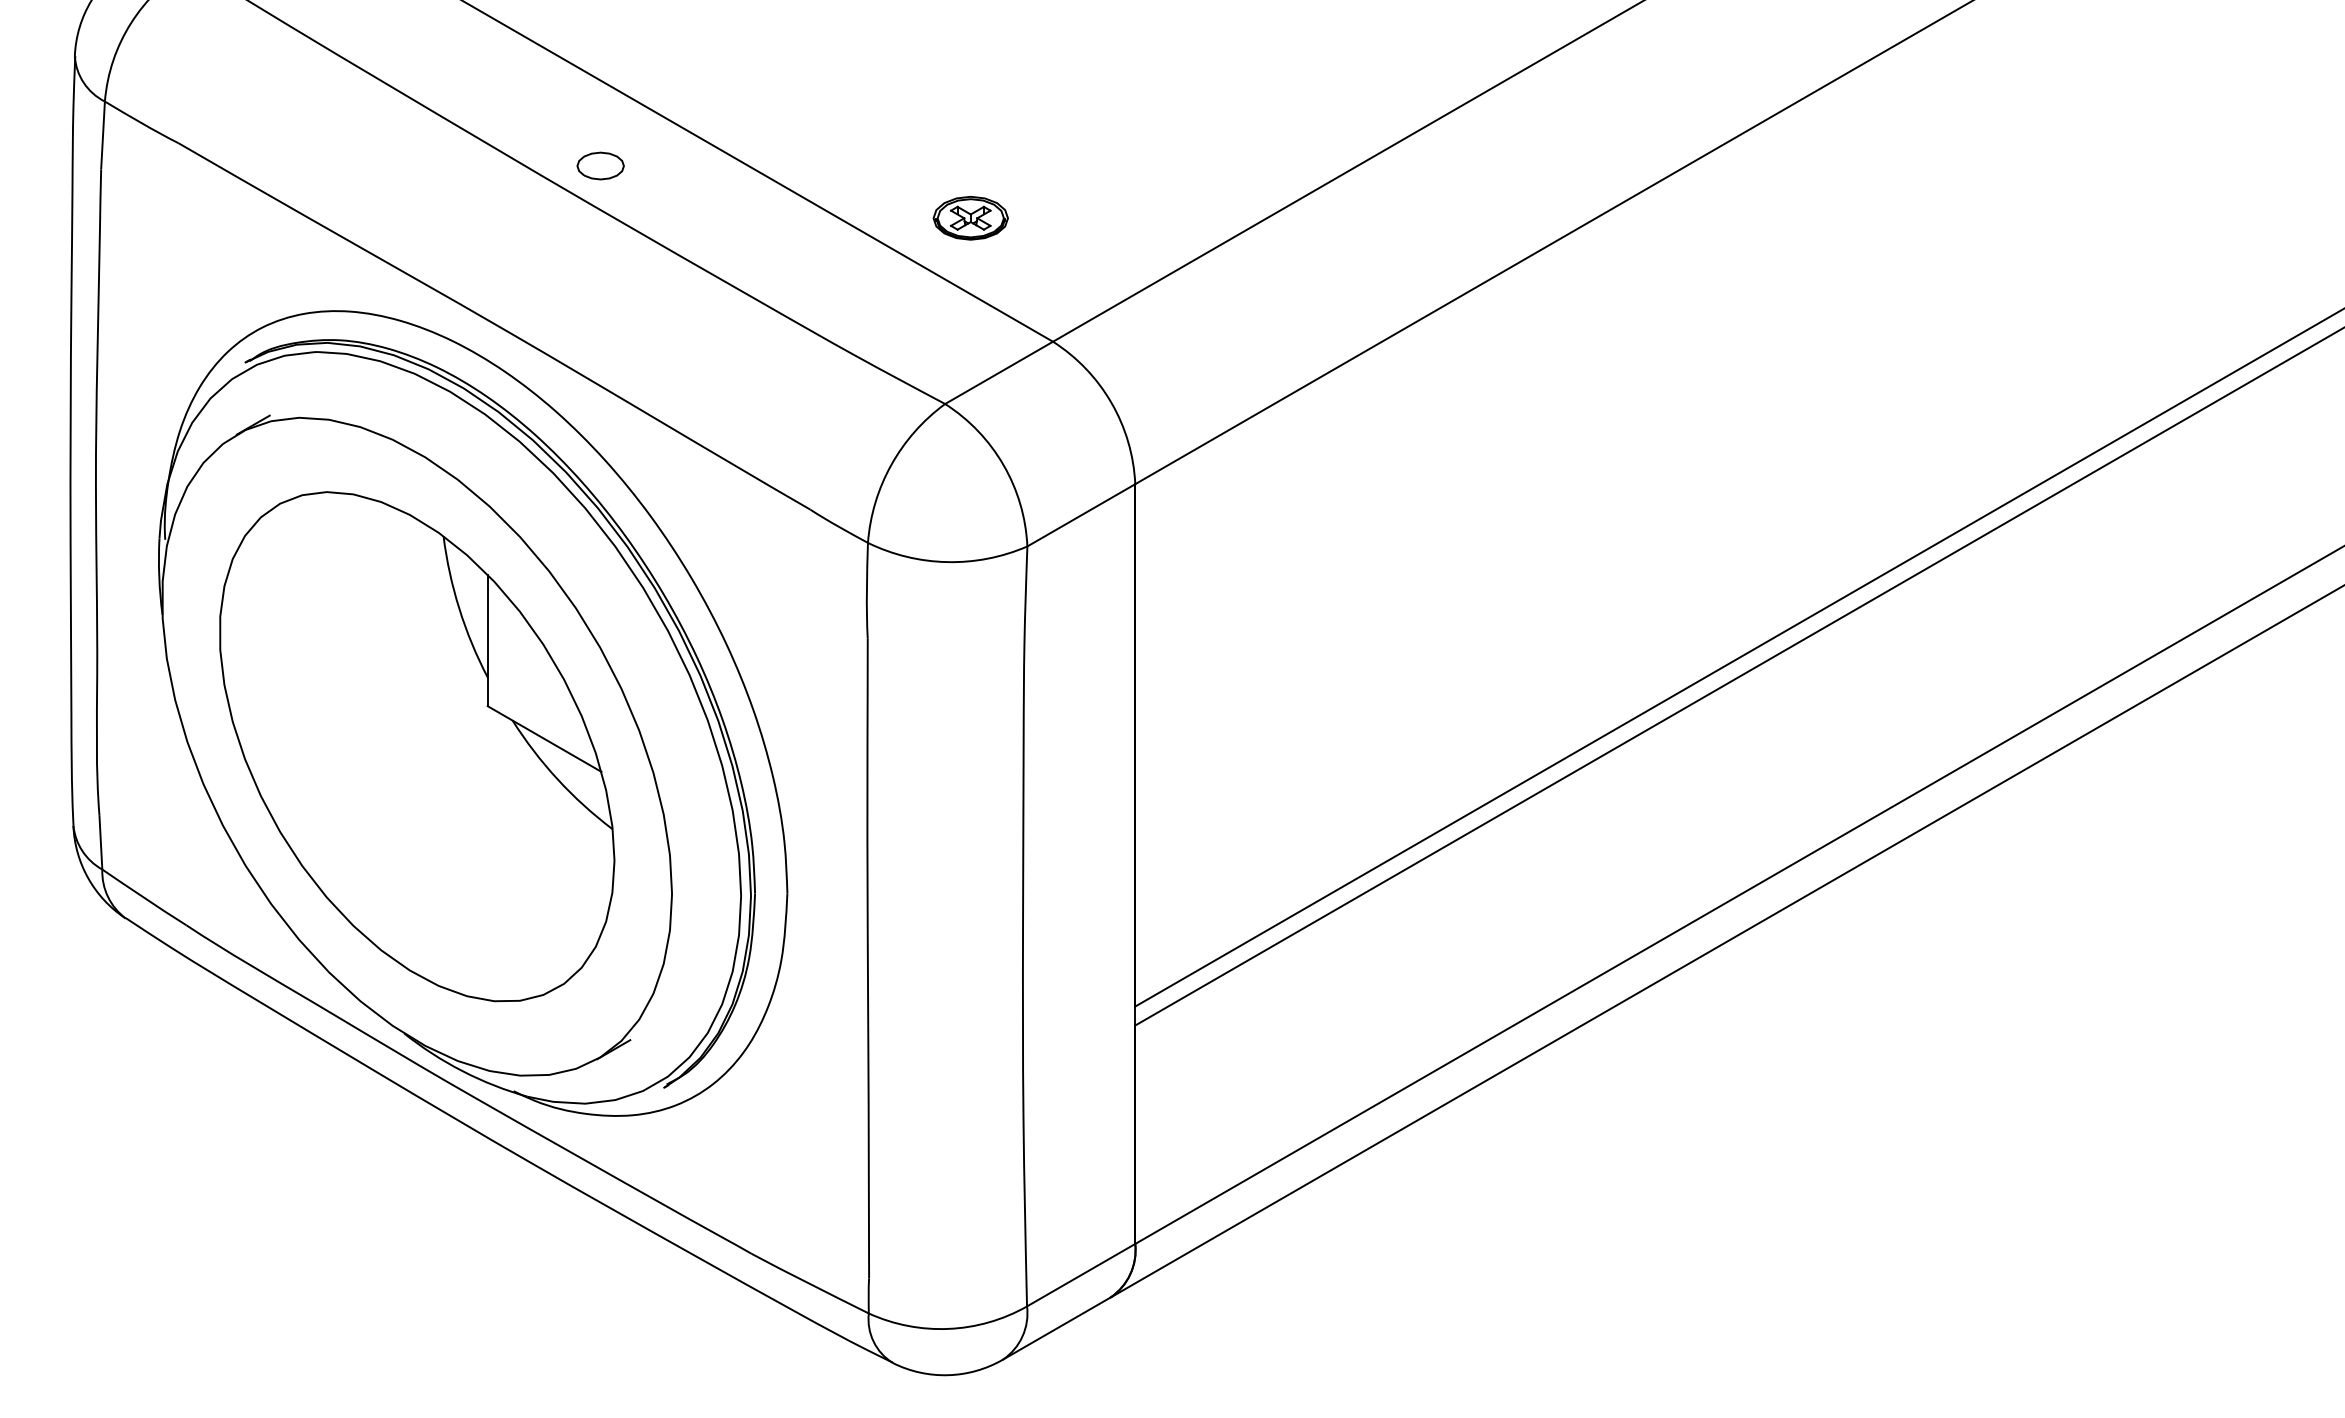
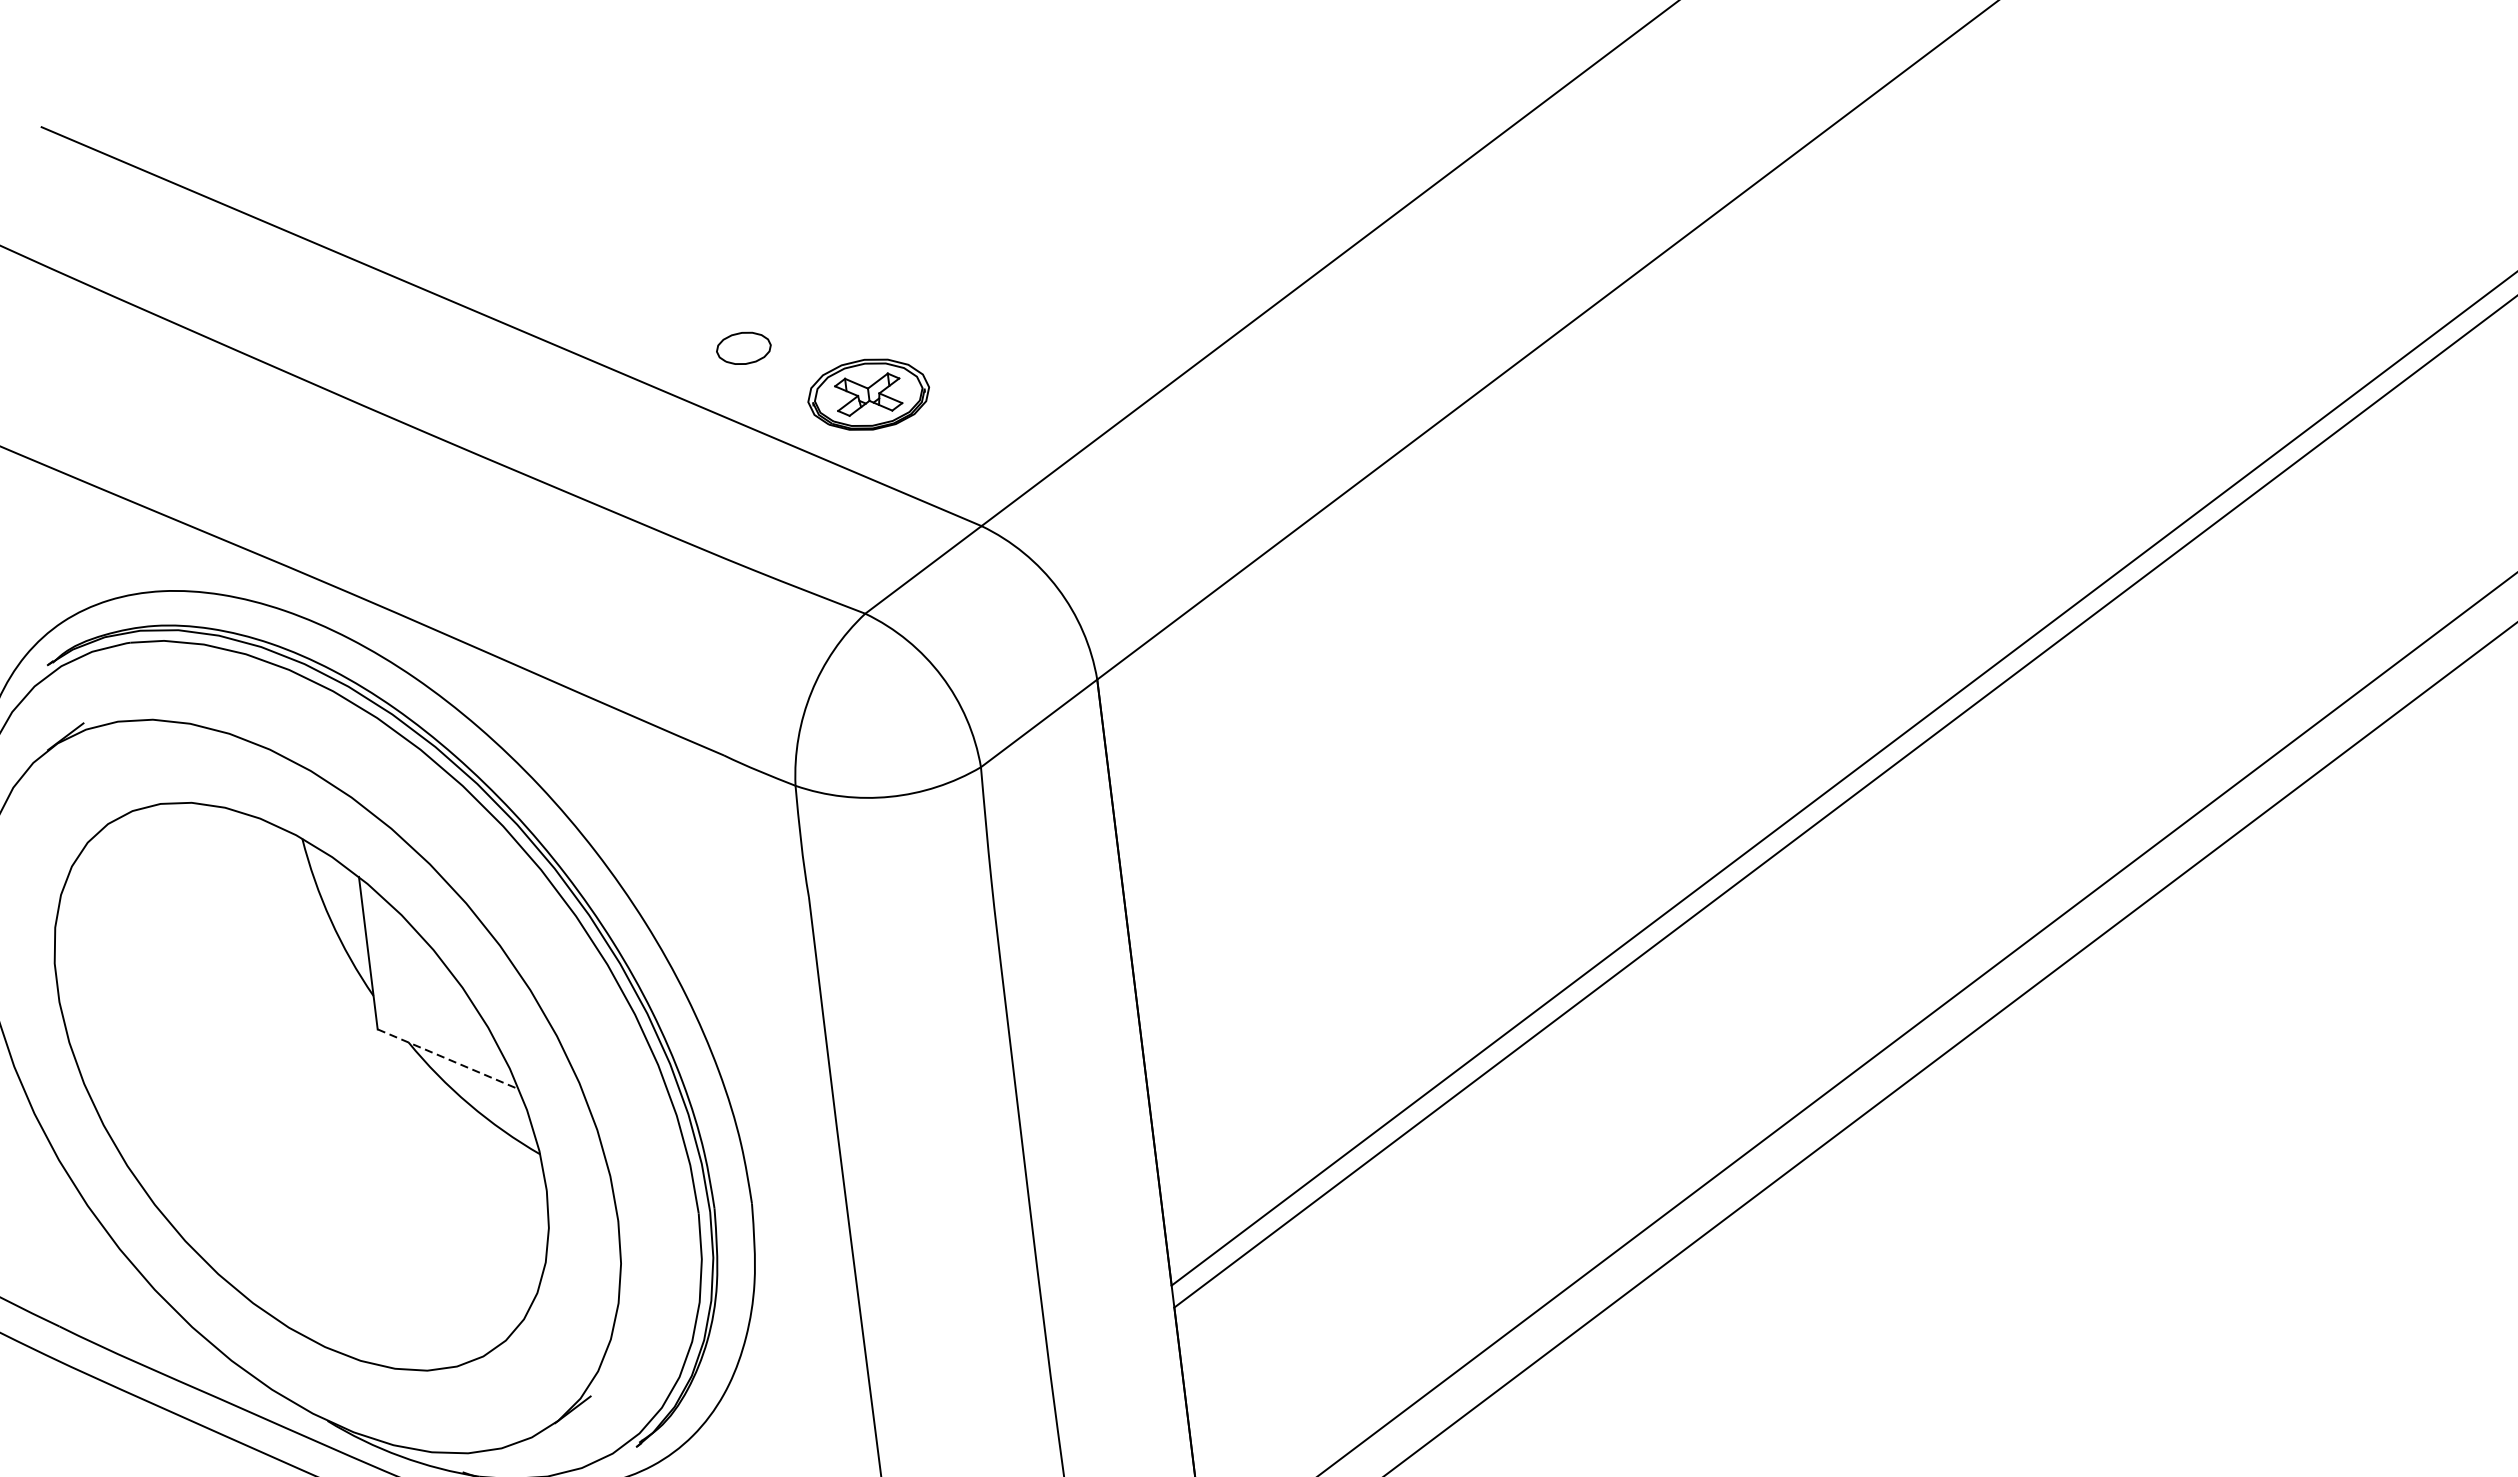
part: (600, 165) -> (743, 347), moved
part: (970, 217) -> (868, 393), size x1.4
line: (544, 739) -> (448, 1059), solid -> dashed

